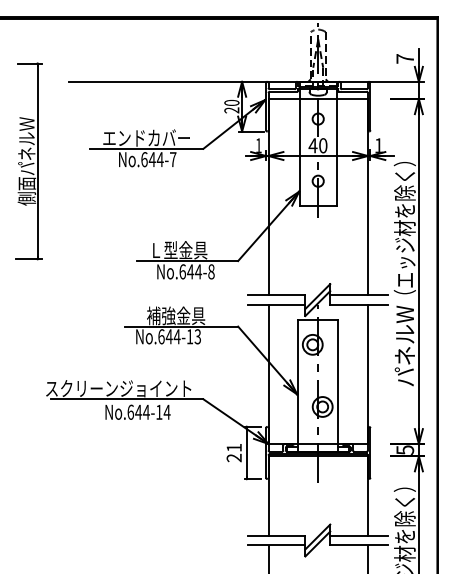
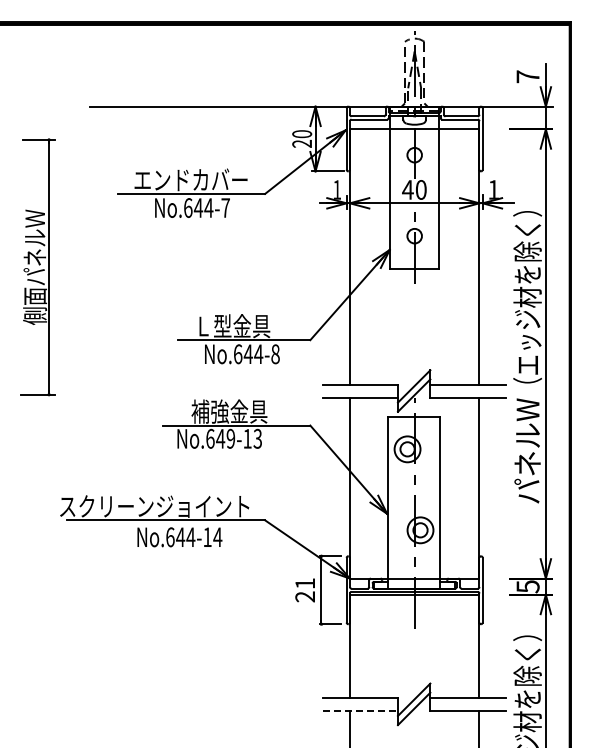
part: (28, 161) -> (37, 267), moved
text: (176, 336) -> (230, 438), No.644-13 -> No.649-13
line: (276, 545) -> (360, 710), solid -> dashed

